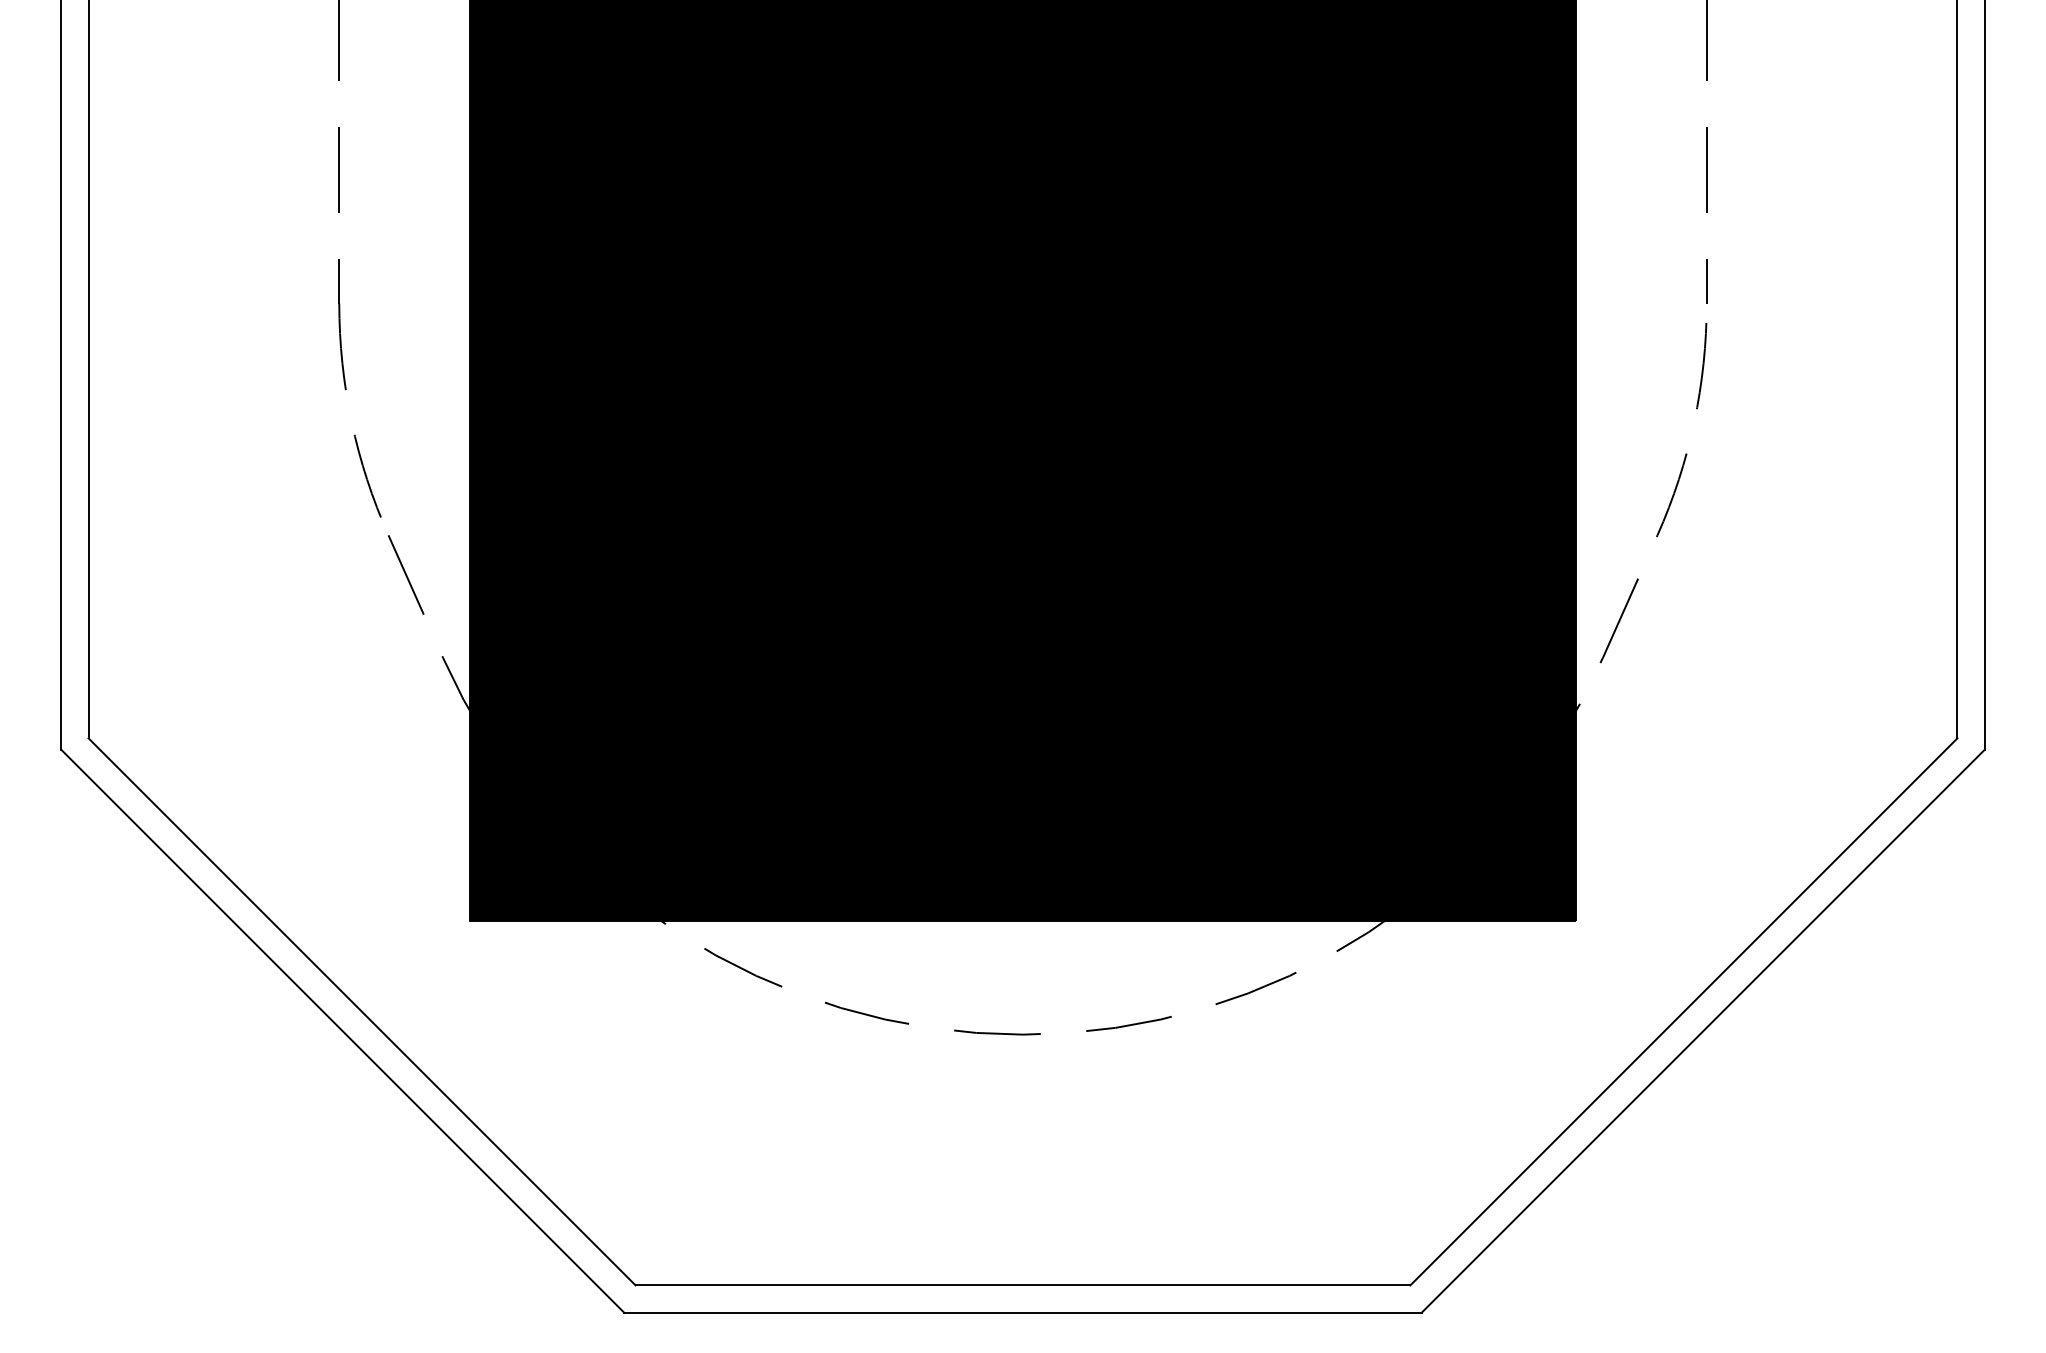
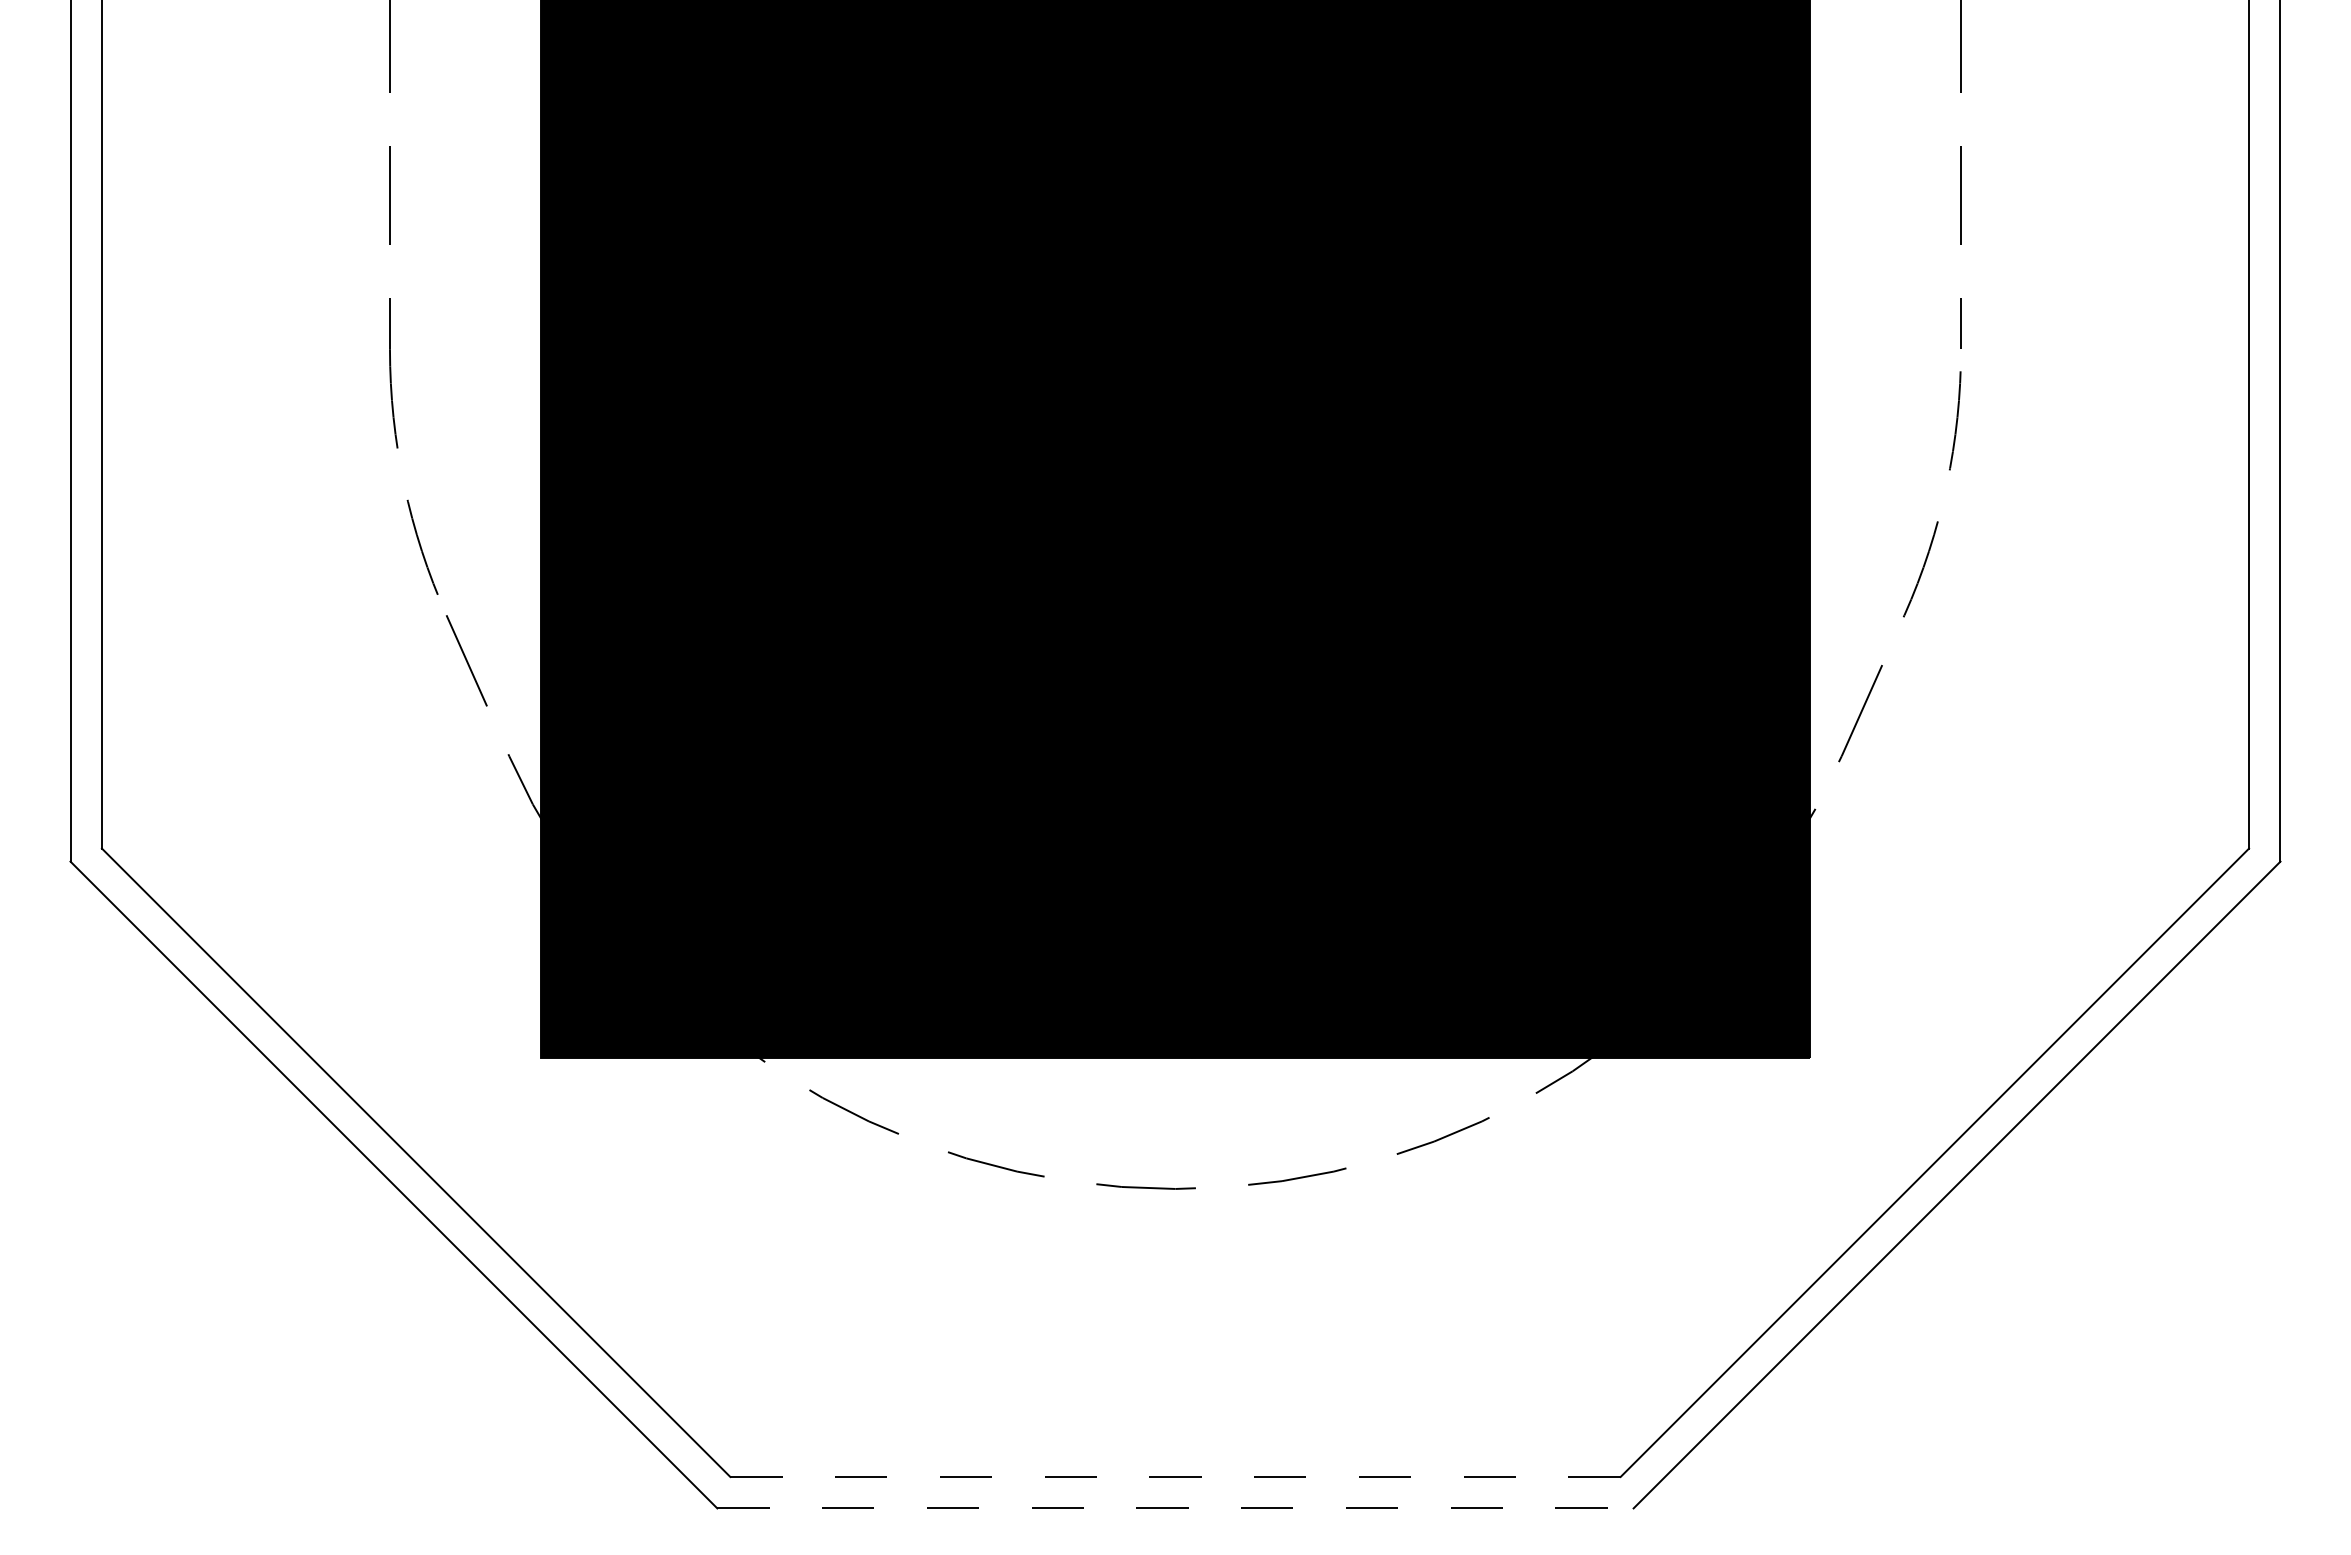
line: (1023, 1284) -> (1176, 1476), solid -> dashed
line: (1023, 1312) -> (1175, 1508), solid -> dashed

